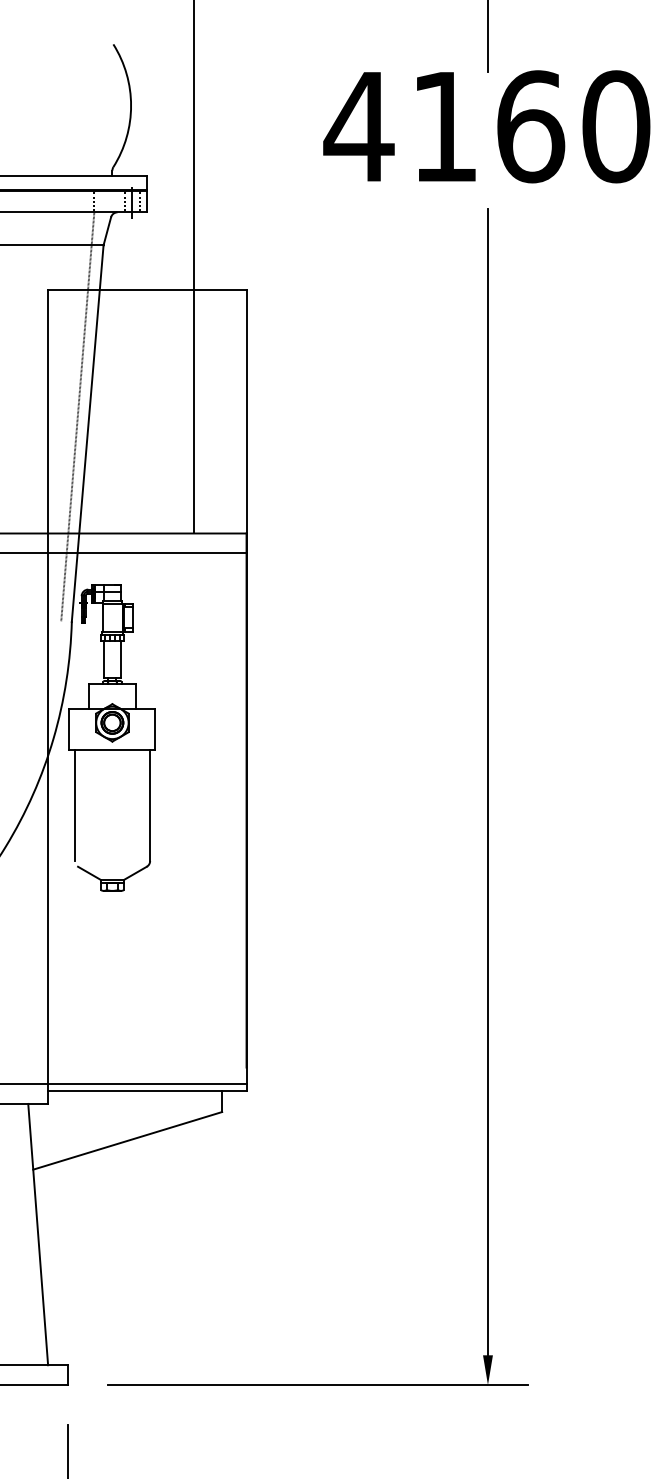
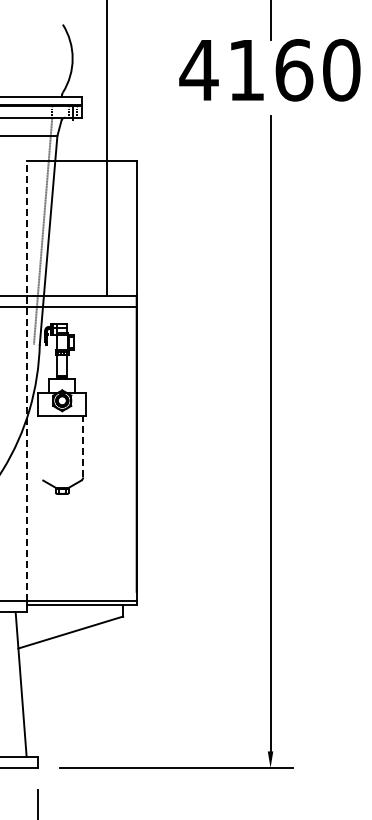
line: (47, 686) -> (26, 380), solid -> dashed
line: (74, 805) -> (41, 446), removed
line: (150, 805) -> (83, 446), solid -> dashed

